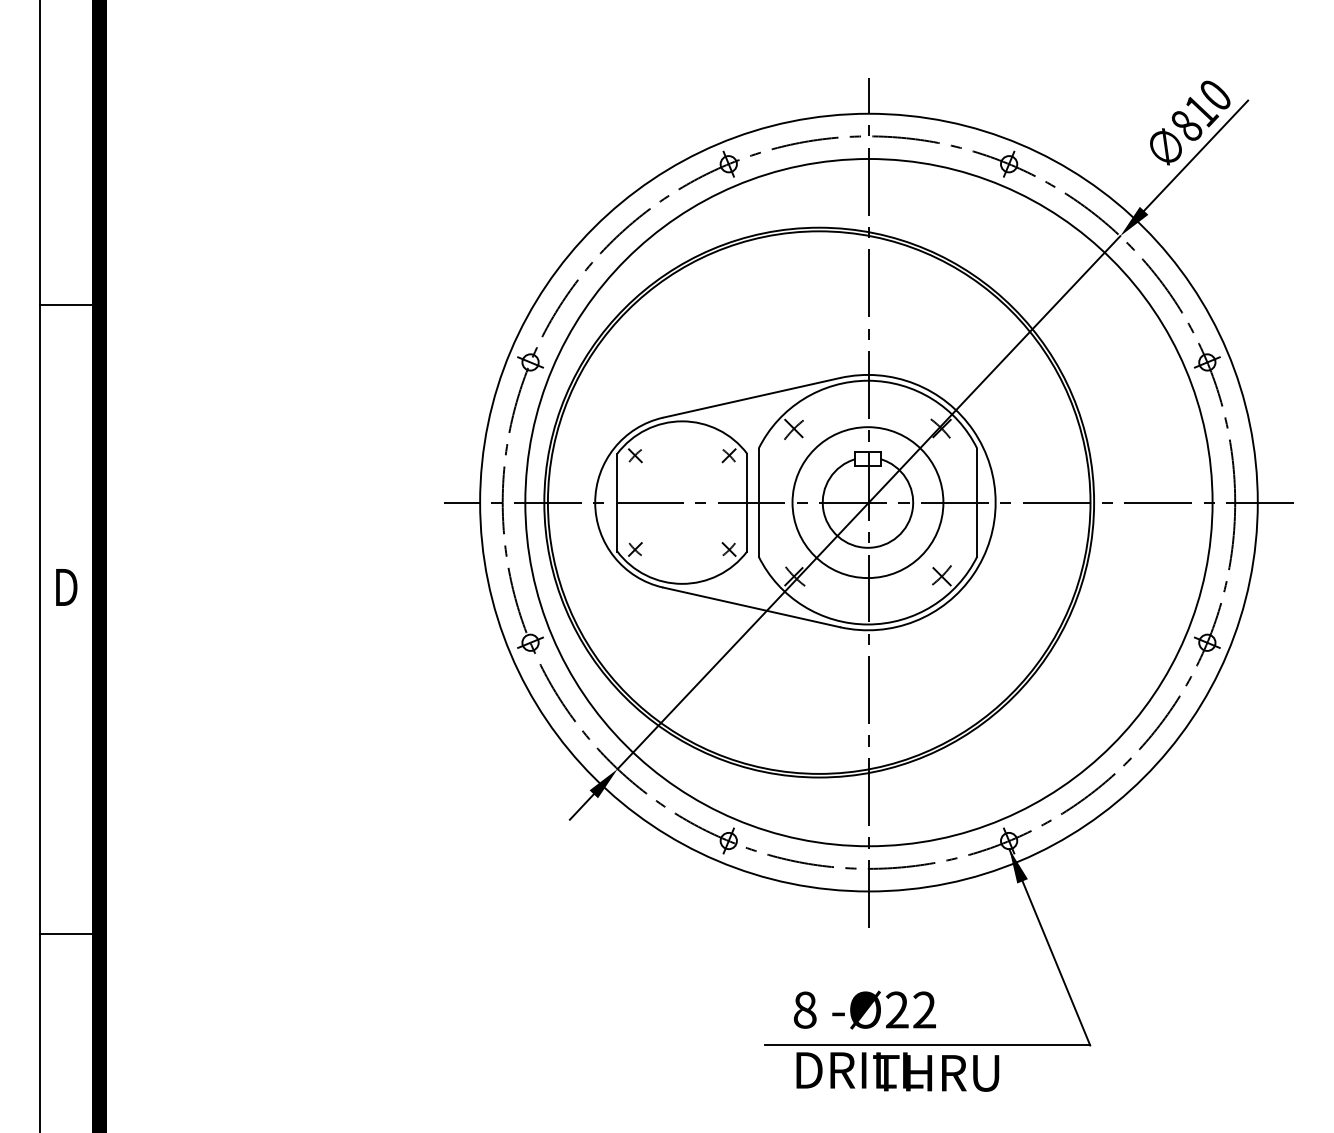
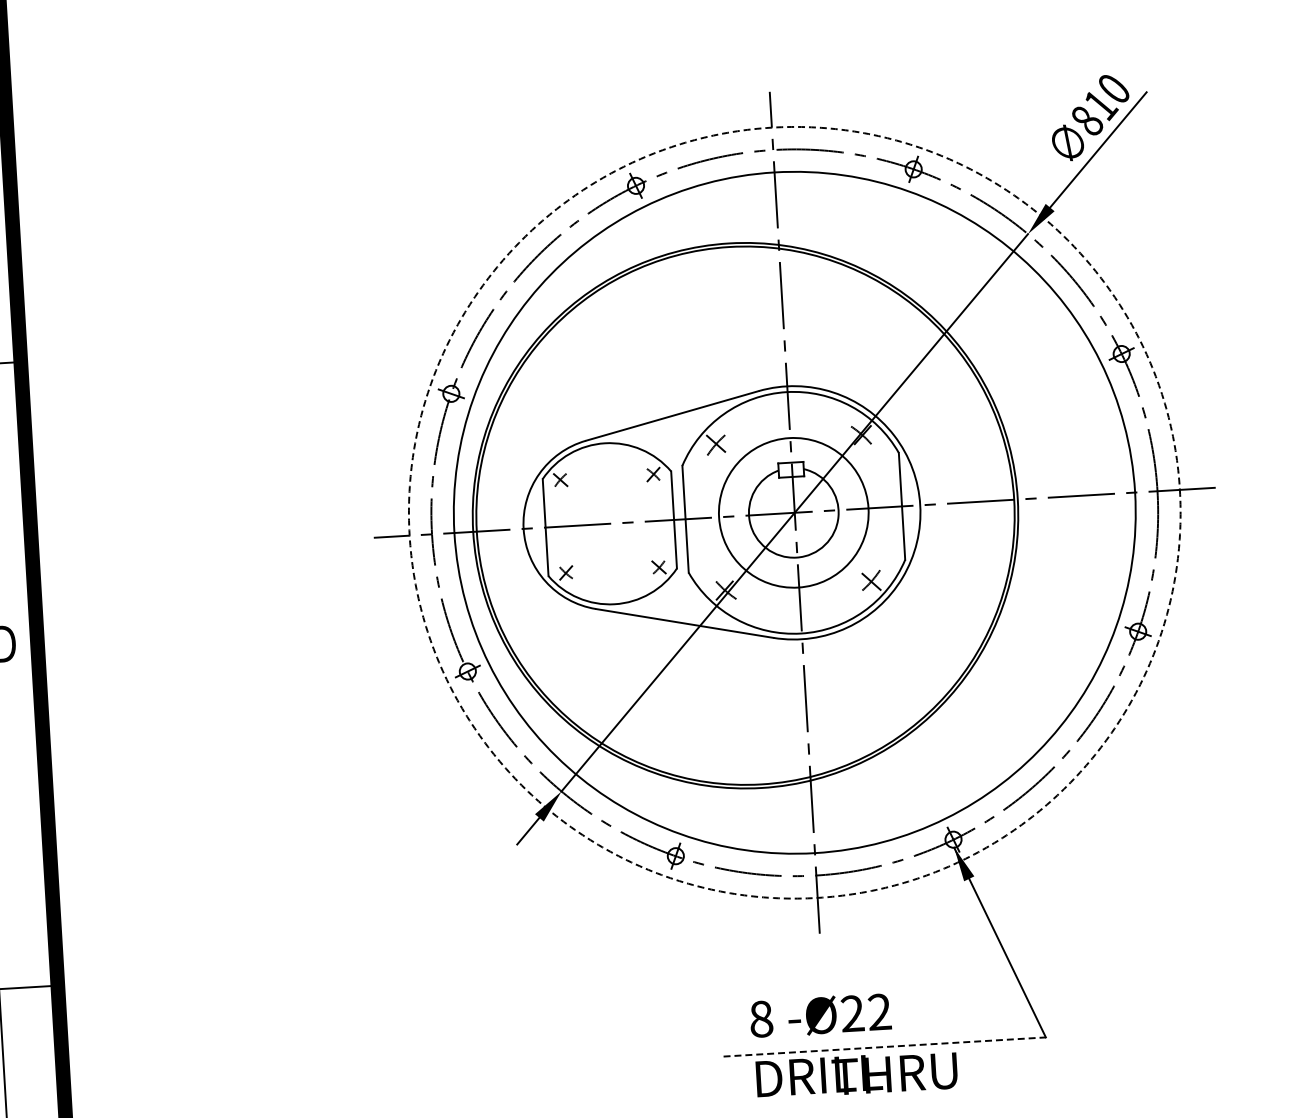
circle: (868, 502) -> (794, 512), solid -> dashed
line: (927, 1045) -> (884, 1047), solid -> dashed

